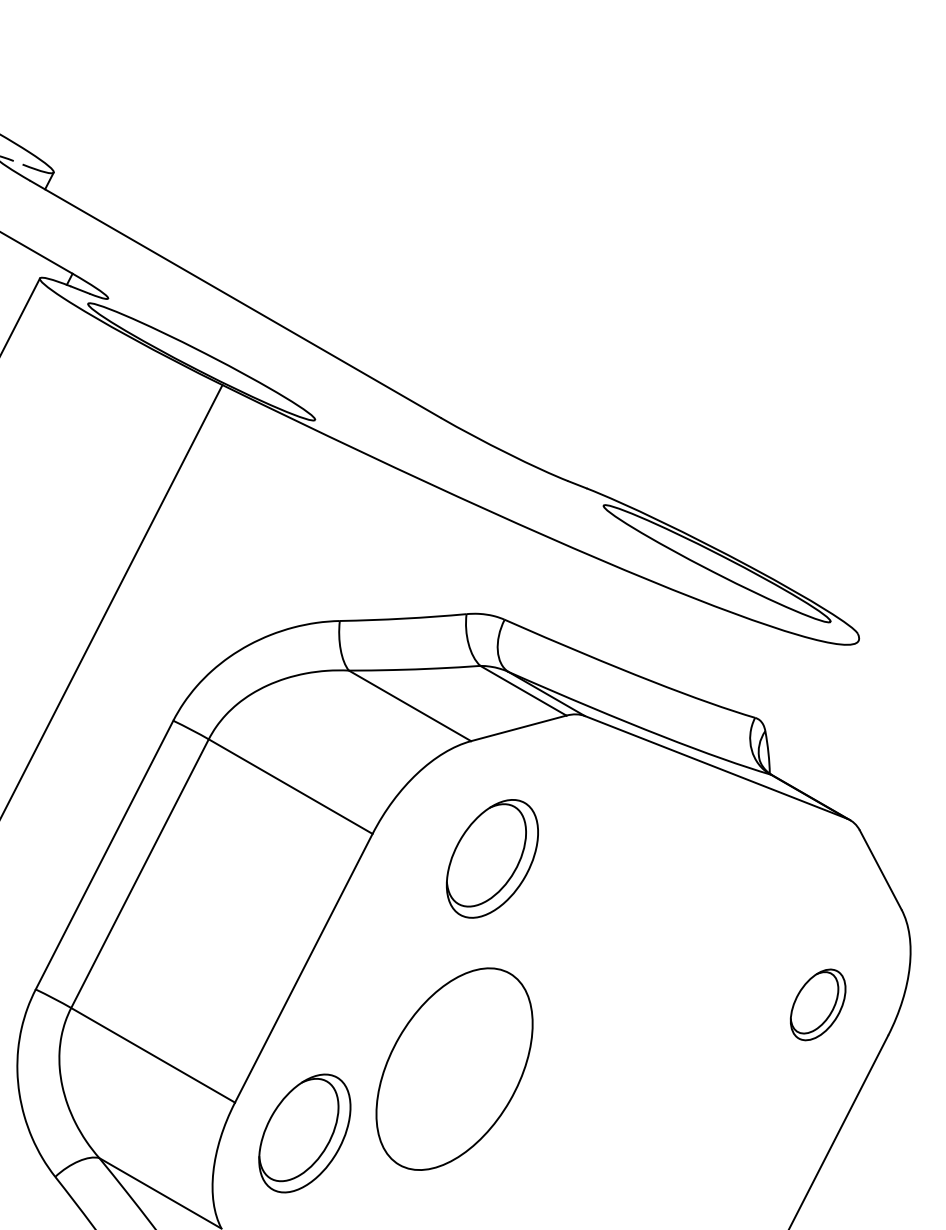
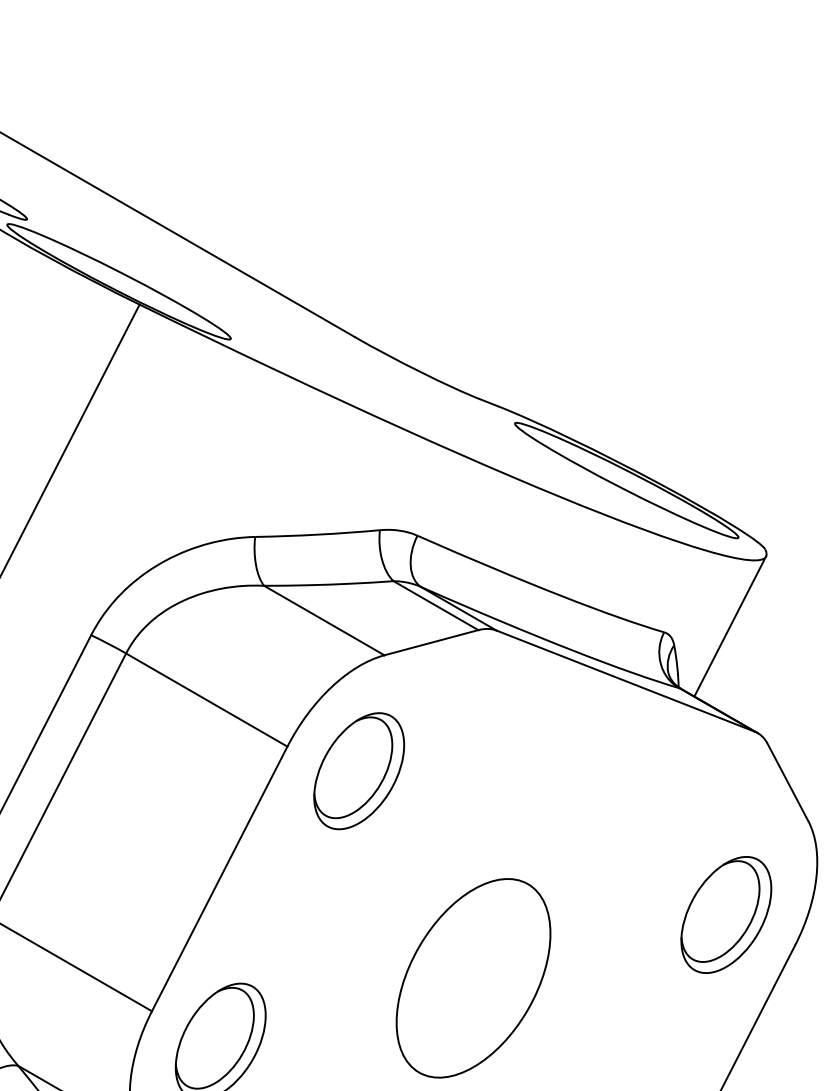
line: (821, 711) -> (729, 626), added
part: (492, 858) -> (359, 770), moved
part: (817, 1004) -> (725, 914), size x1.67
part: (454, 1068) -> (473, 977), moved

